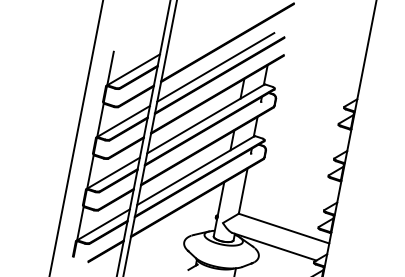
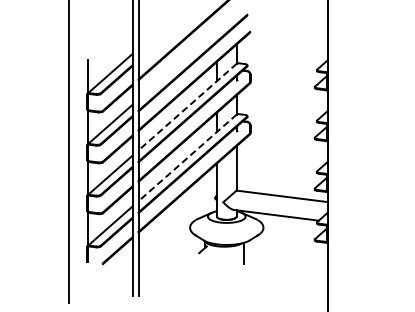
line: (215, 66) -> (187, 55), removed
line: (205, 119) -> (187, 107), solid -> dashed
line: (195, 171) -> (187, 158), solid -> dashed

